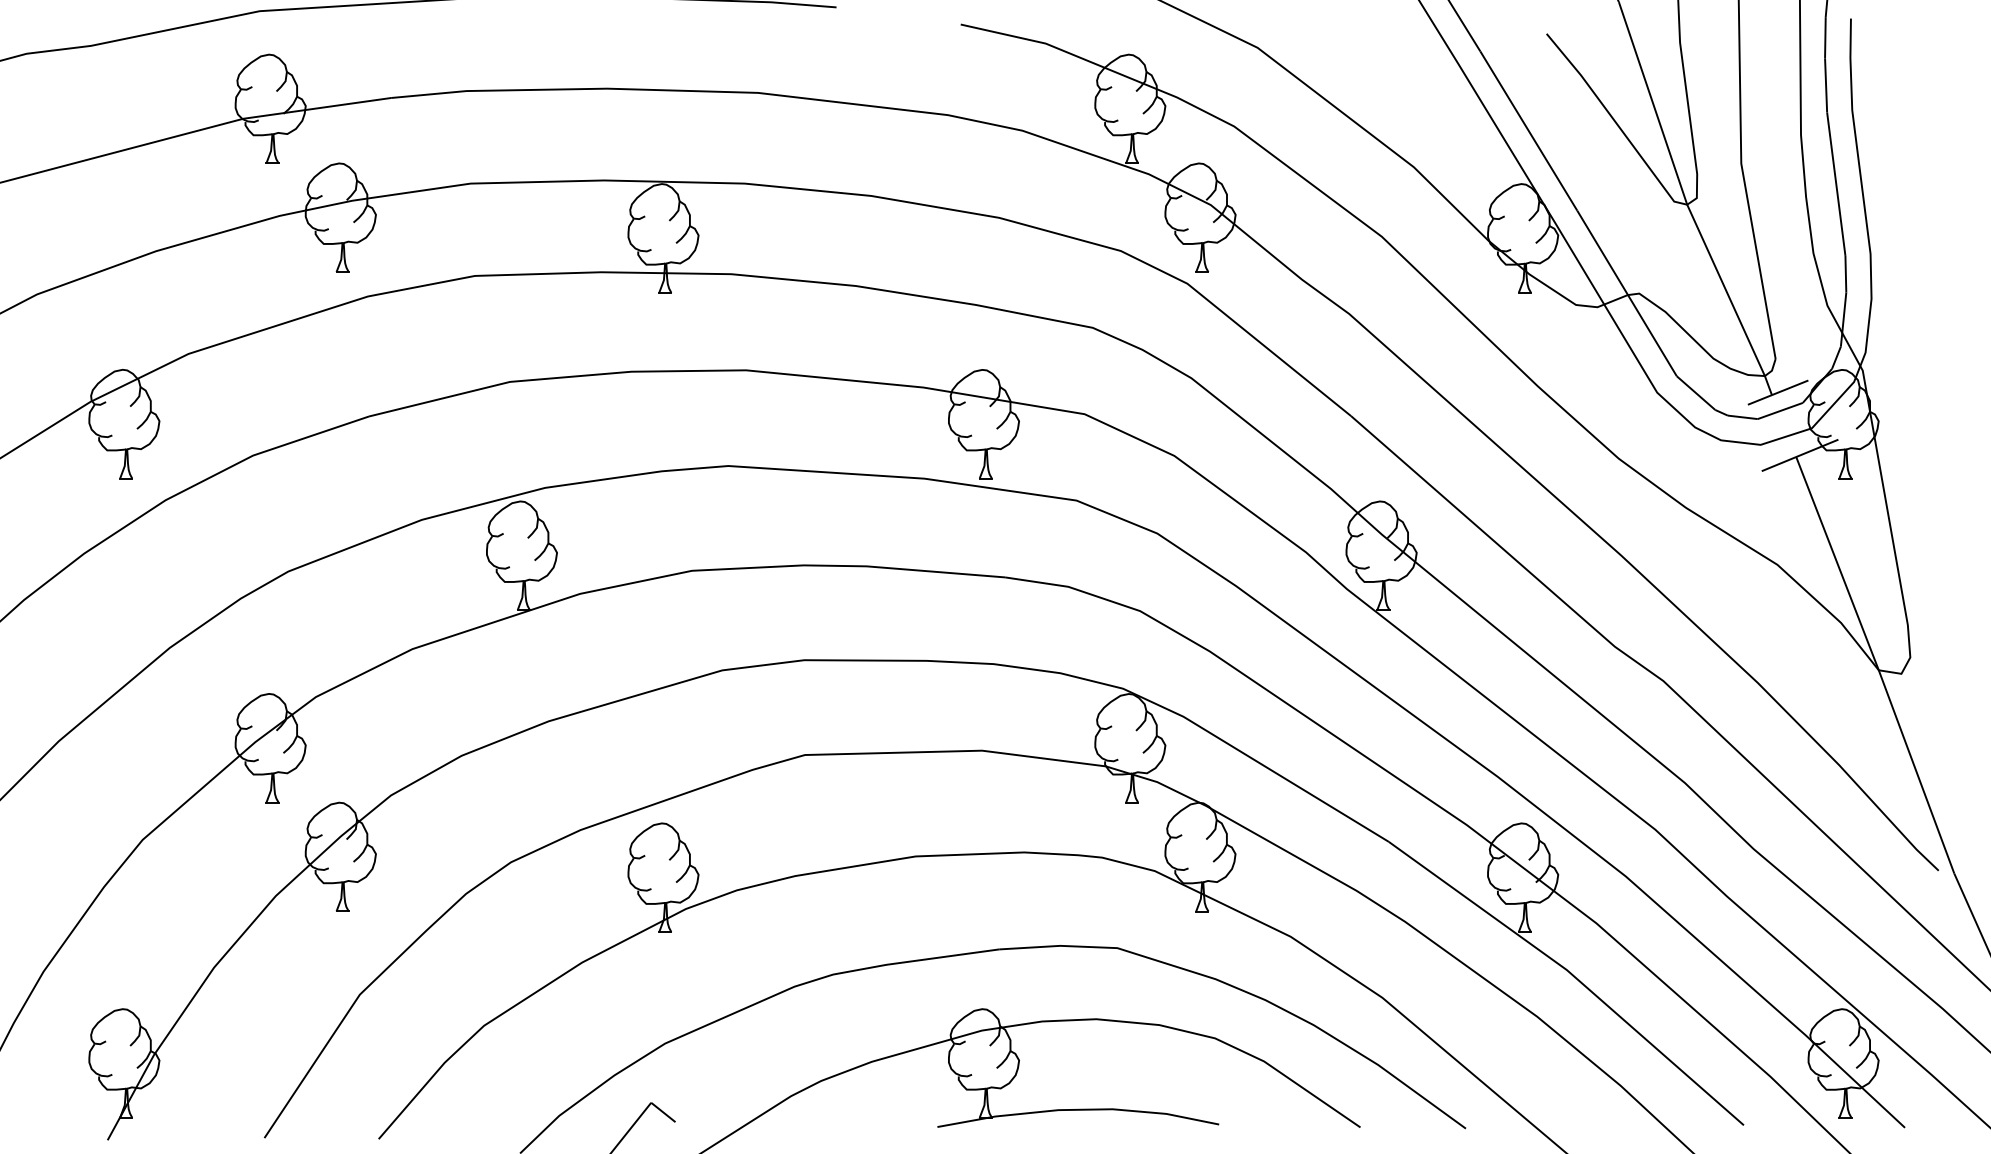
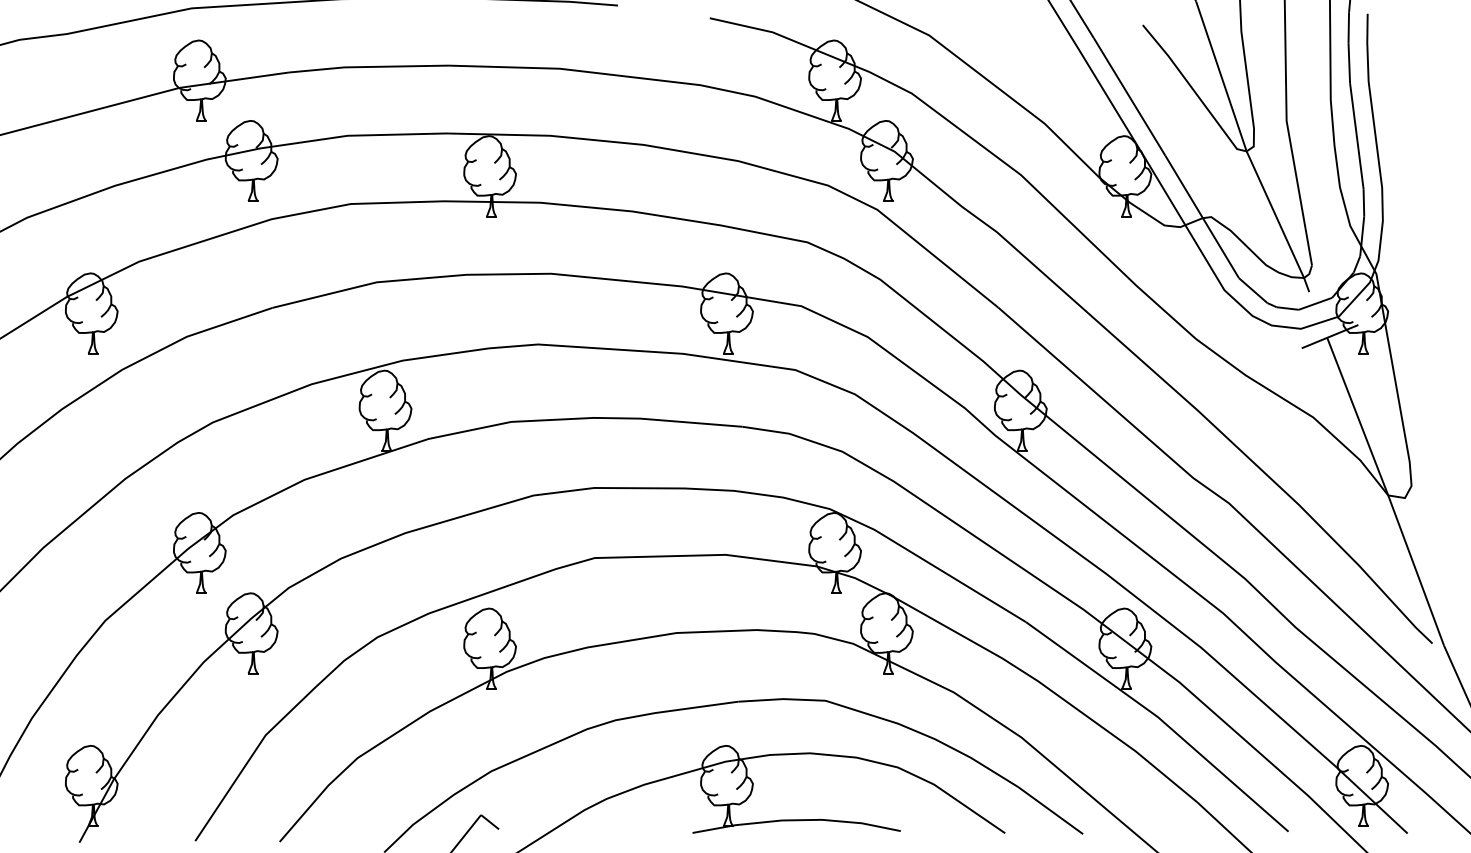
line: (1777, 392) -> (1313, 290), removed

